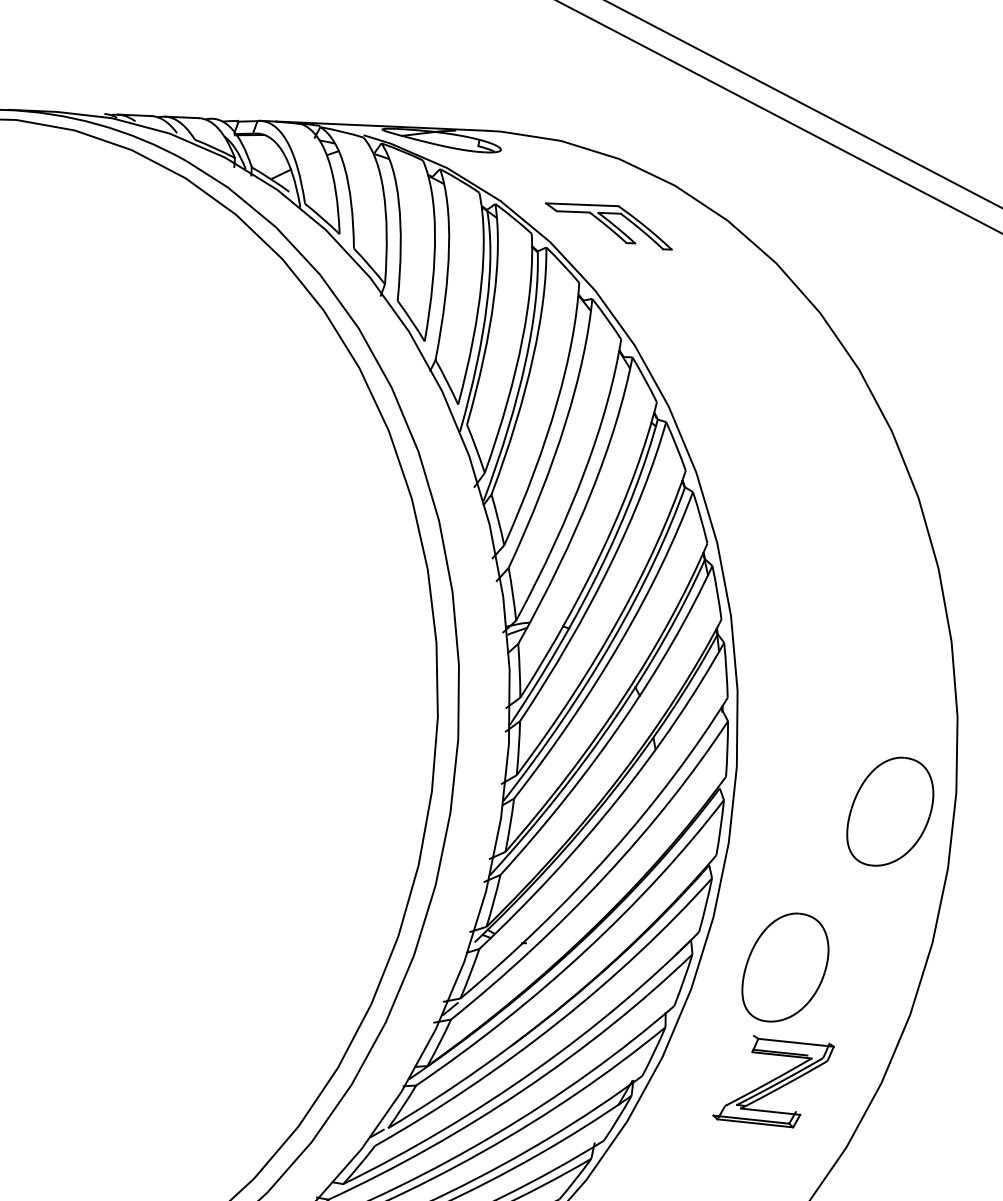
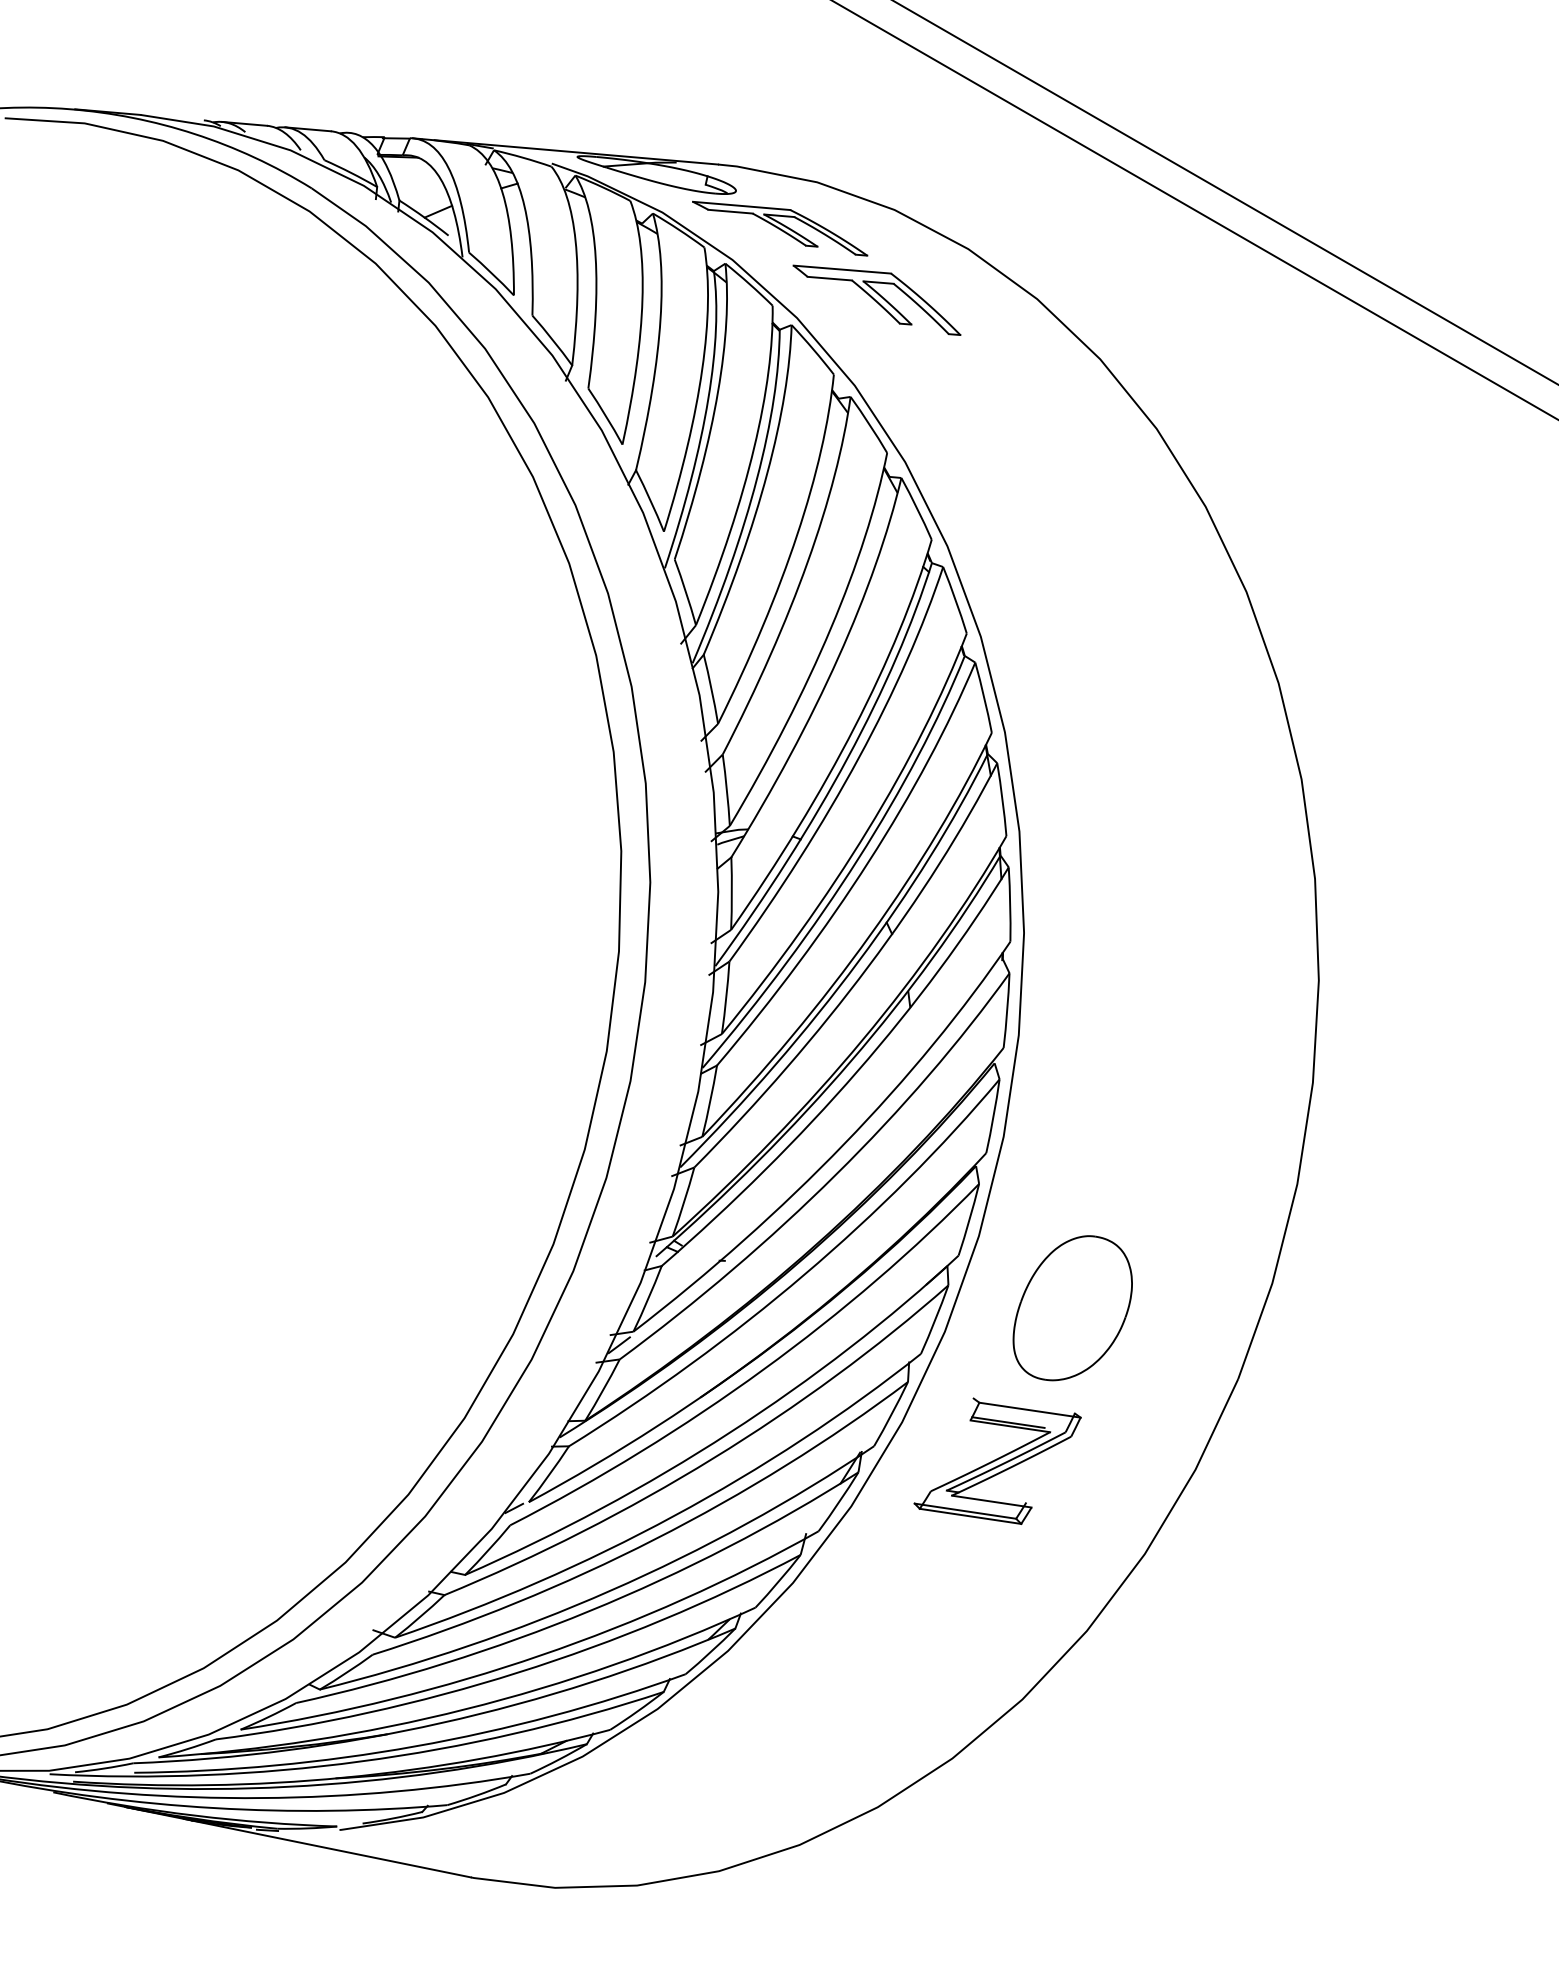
part: (535, 176) -> (780, 228), added
part: (889, 811) -> (1222, 1104), removed
part: (773, 1081) -> (997, 1460), moved

